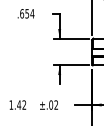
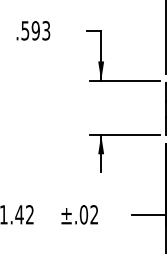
text: (27, 13) -> (36, 30), .654 -> .593

